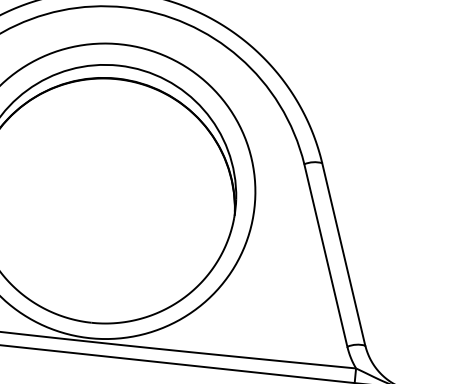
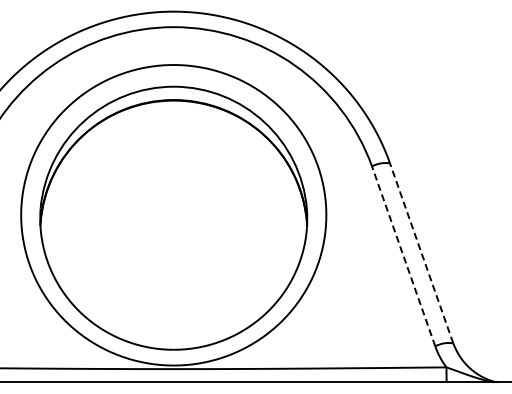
line: (343, 253) -> (421, 252), solid -> dashed
line: (325, 254) -> (403, 255), solid -> dashed

